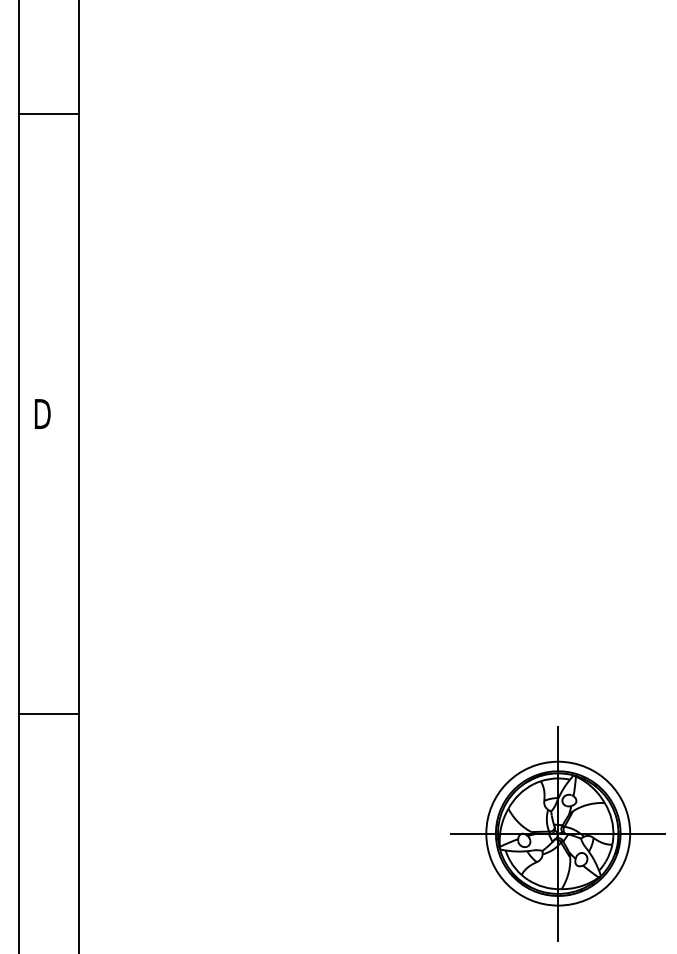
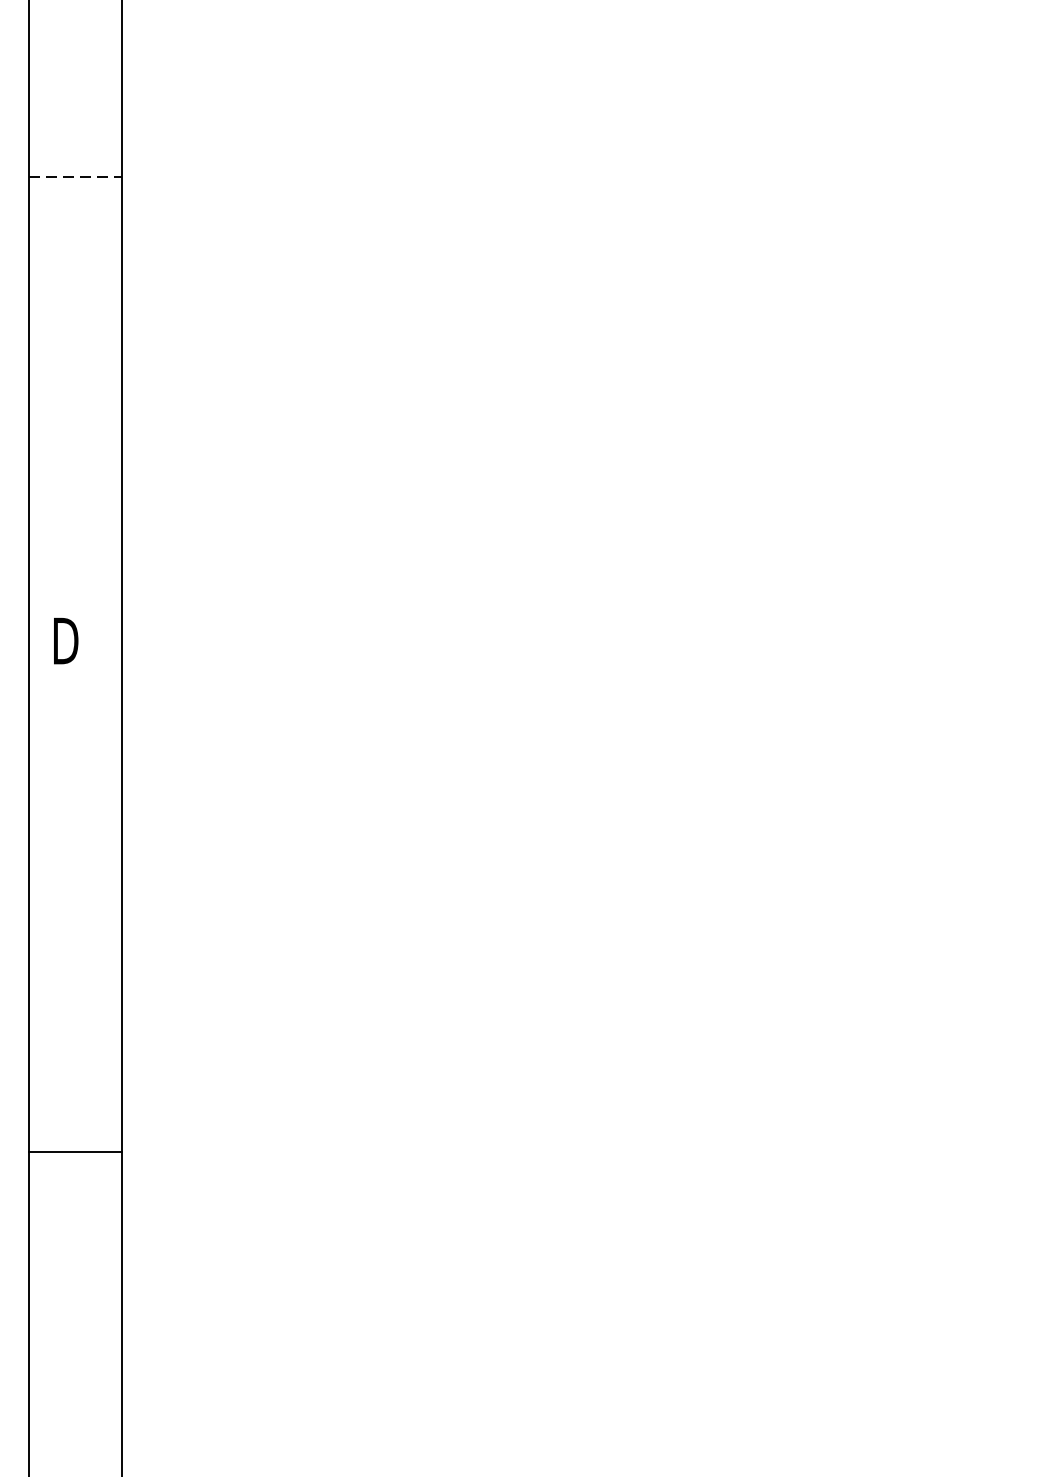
line: (48, 114) -> (74, 177), solid -> dashed
line: (48, 713) -> (74, 1151), moved
part: (557, 833) -> (863, 1290), removed

